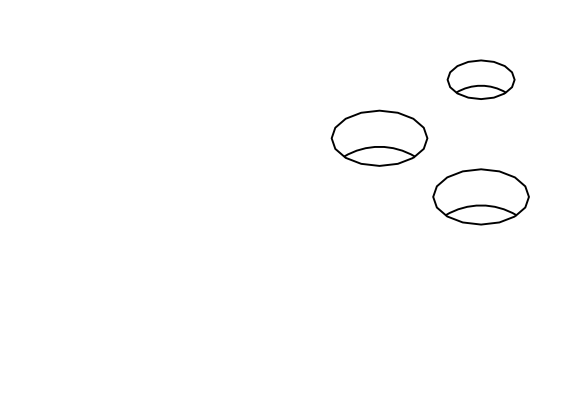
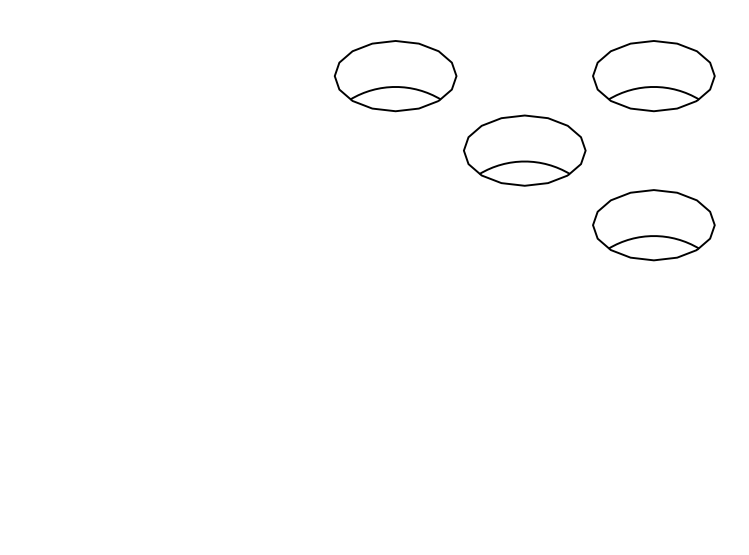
part: (277, 79) -> (395, 76), added
part: (480, 79) -> (653, 76), size x1.43

